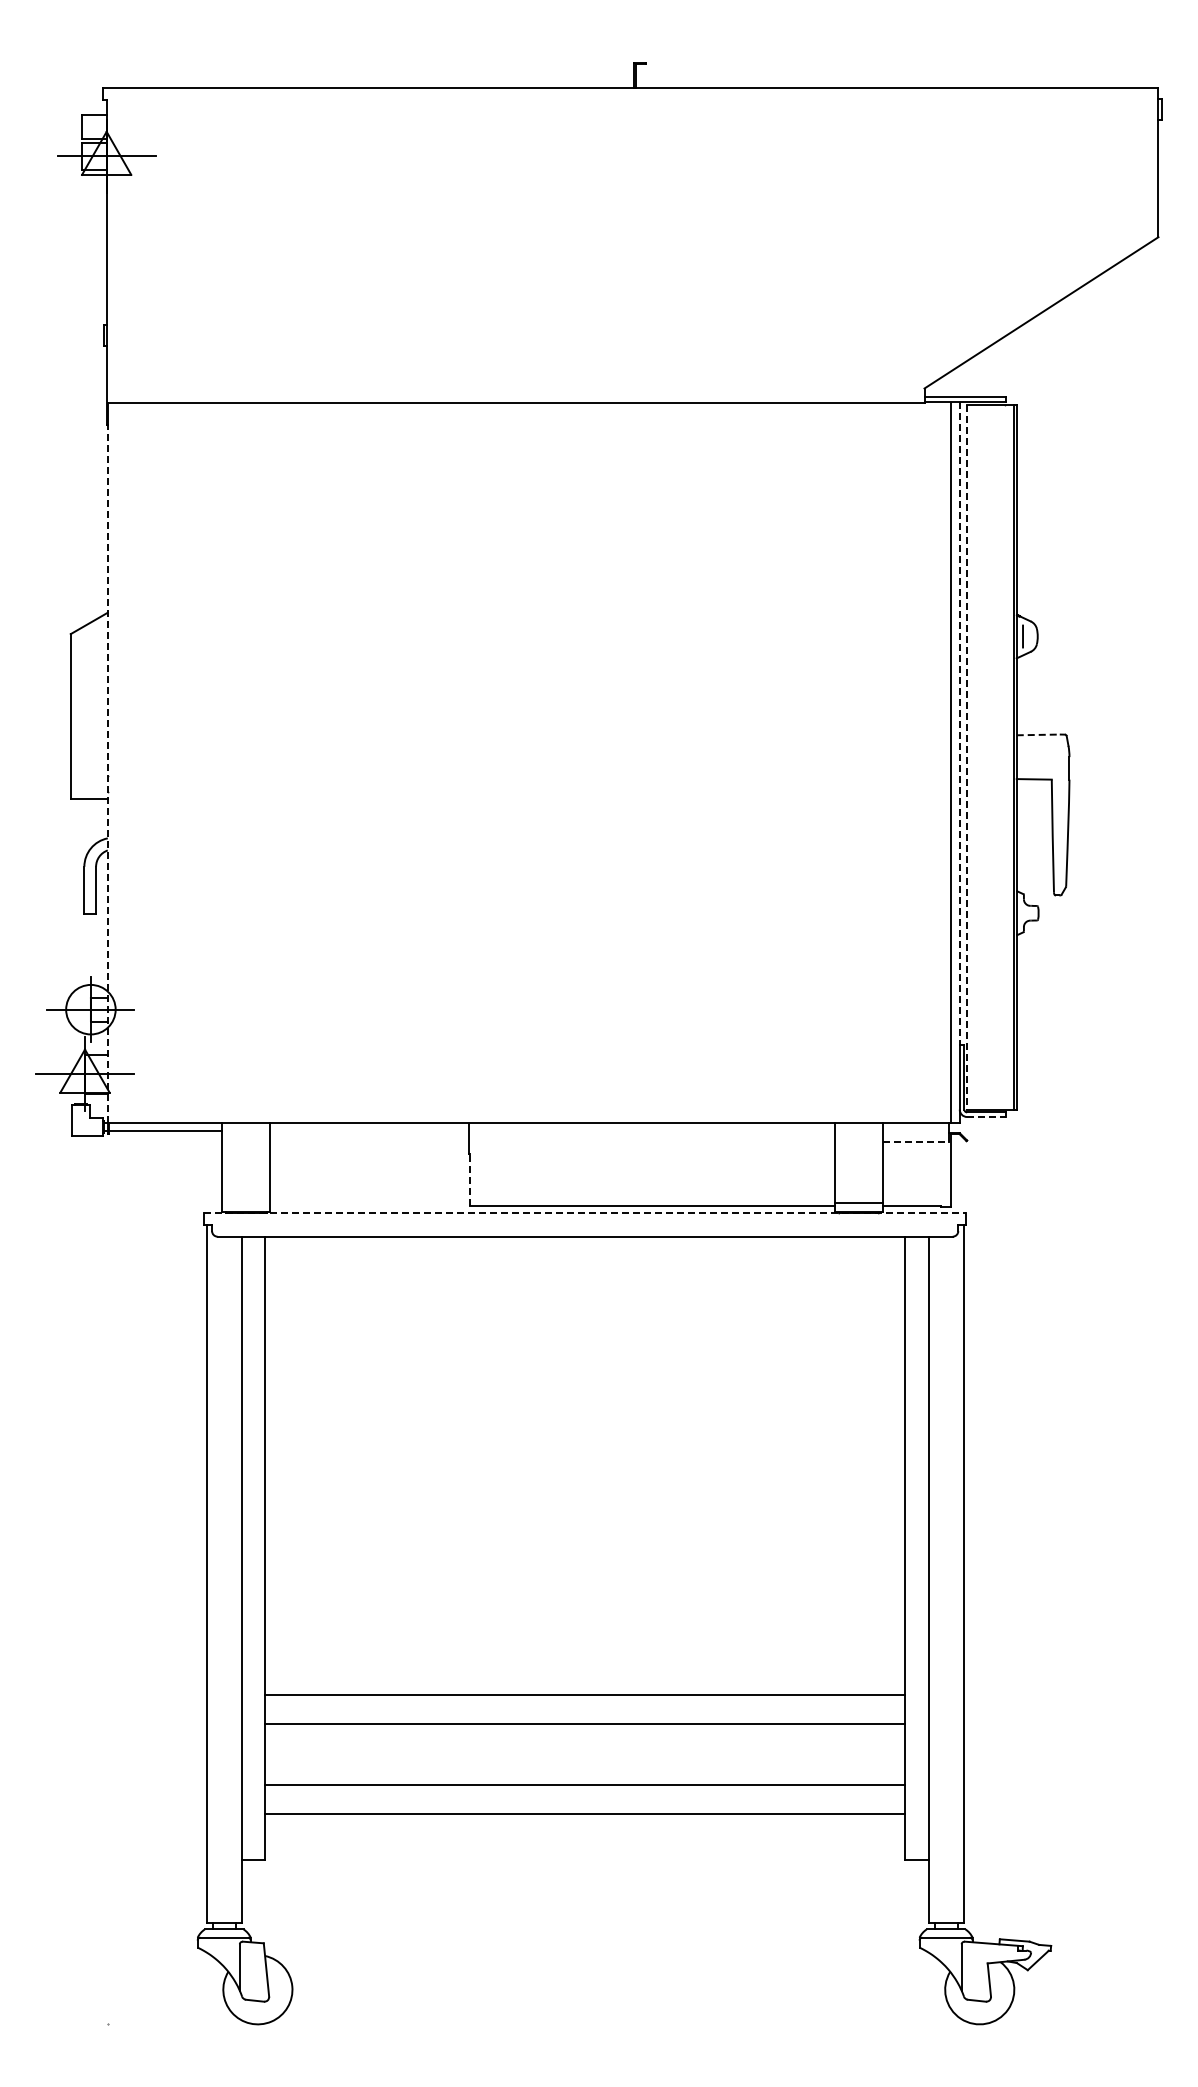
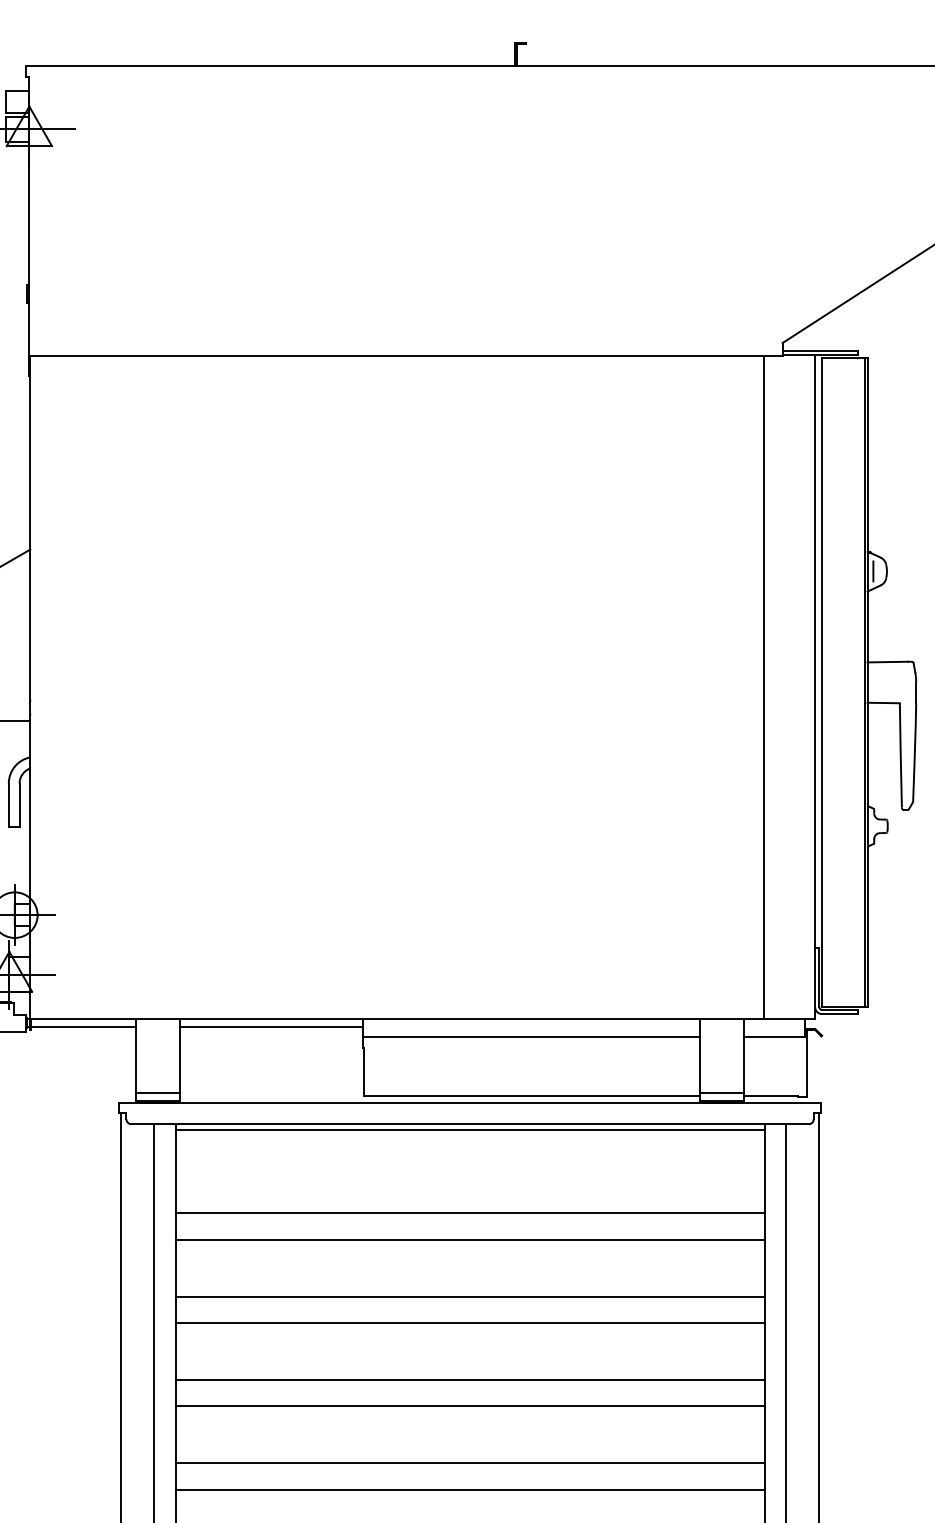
line: (959, 724) -> (814, 652), dashed -> solid
line: (1038, 734) -> (887, 661), dashed -> solid
line: (967, 757) -> (822, 682), dashed -> solid
line: (951, 762) -> (764, 687), moved
line: (107, 773) -> (30, 697), dashed -> solid
line: (986, 1117) -> (839, 1014), dashed -> solid
line: (369, 1131) -> (271, 1027), added
line: (652, 1141) -> (532, 1036), added
line: (915, 1141) -> (774, 1036), dashed -> solid
line: (470, 1179) -> (364, 1071), dashed -> solid
line: (246, 1202) -> (158, 1092), added
line: (585, 1213) -> (470, 1102), dashed -> solid
line: (584, 1242) -> (469, 1129), added
line: (584, 1333) -> (469, 1213), added
line: (584, 1362) -> (469, 1240), added
line: (584, 1423) -> (469, 1296), added
line: (584, 1452) -> (469, 1323), added
line: (584, 1514) -> (469, 1380), added
line: (584, 1542) -> (469, 1405), added
line: (584, 1604) -> (469, 1463), added
line: (584, 1633) -> (469, 1489), added

